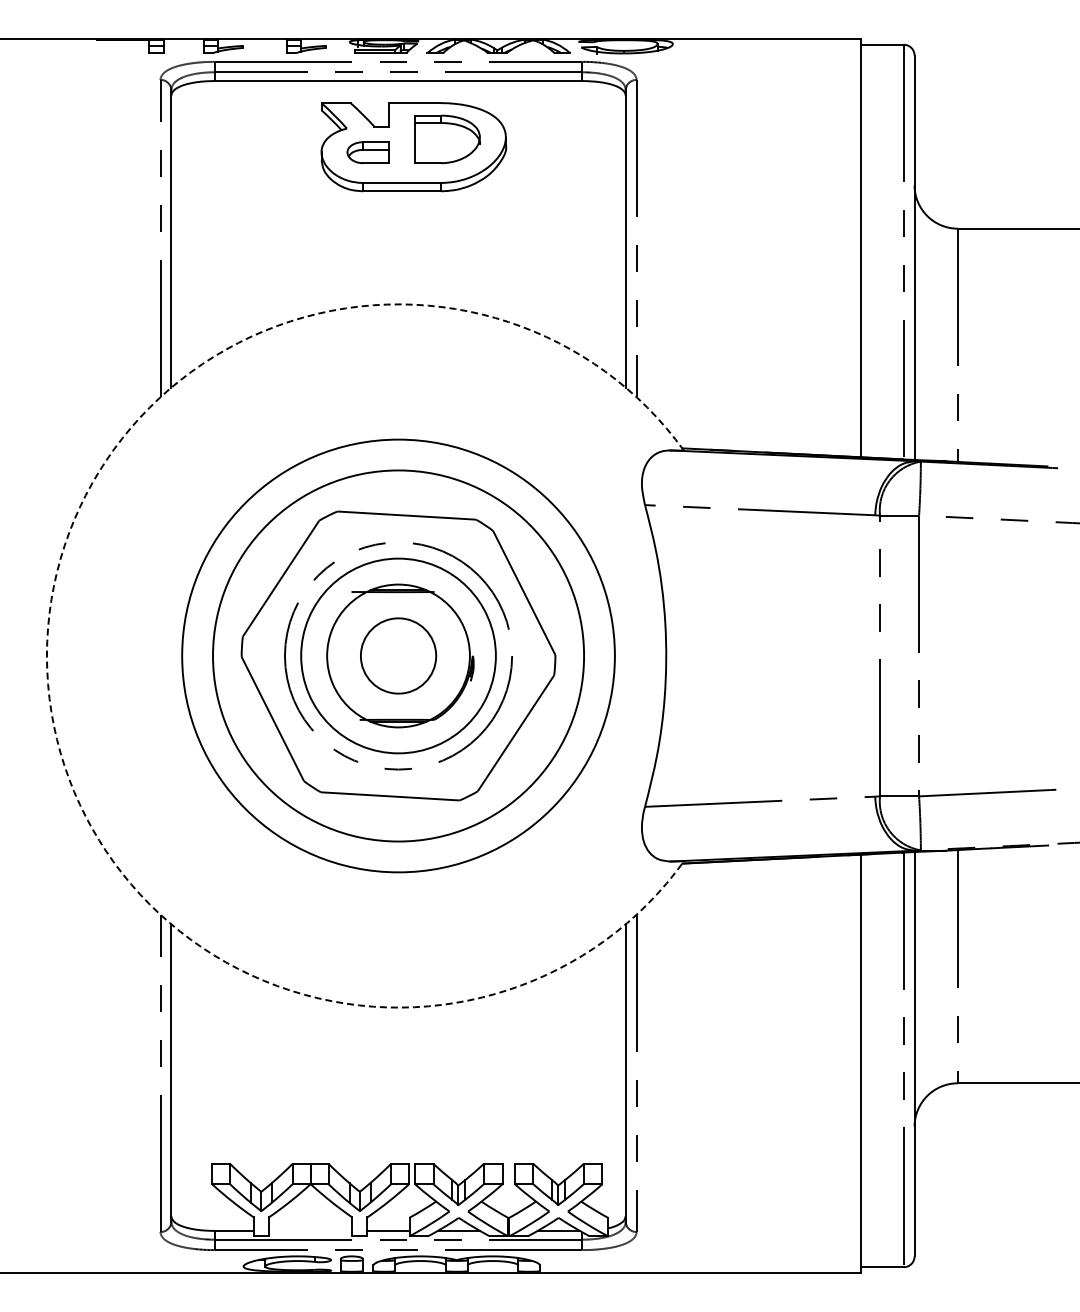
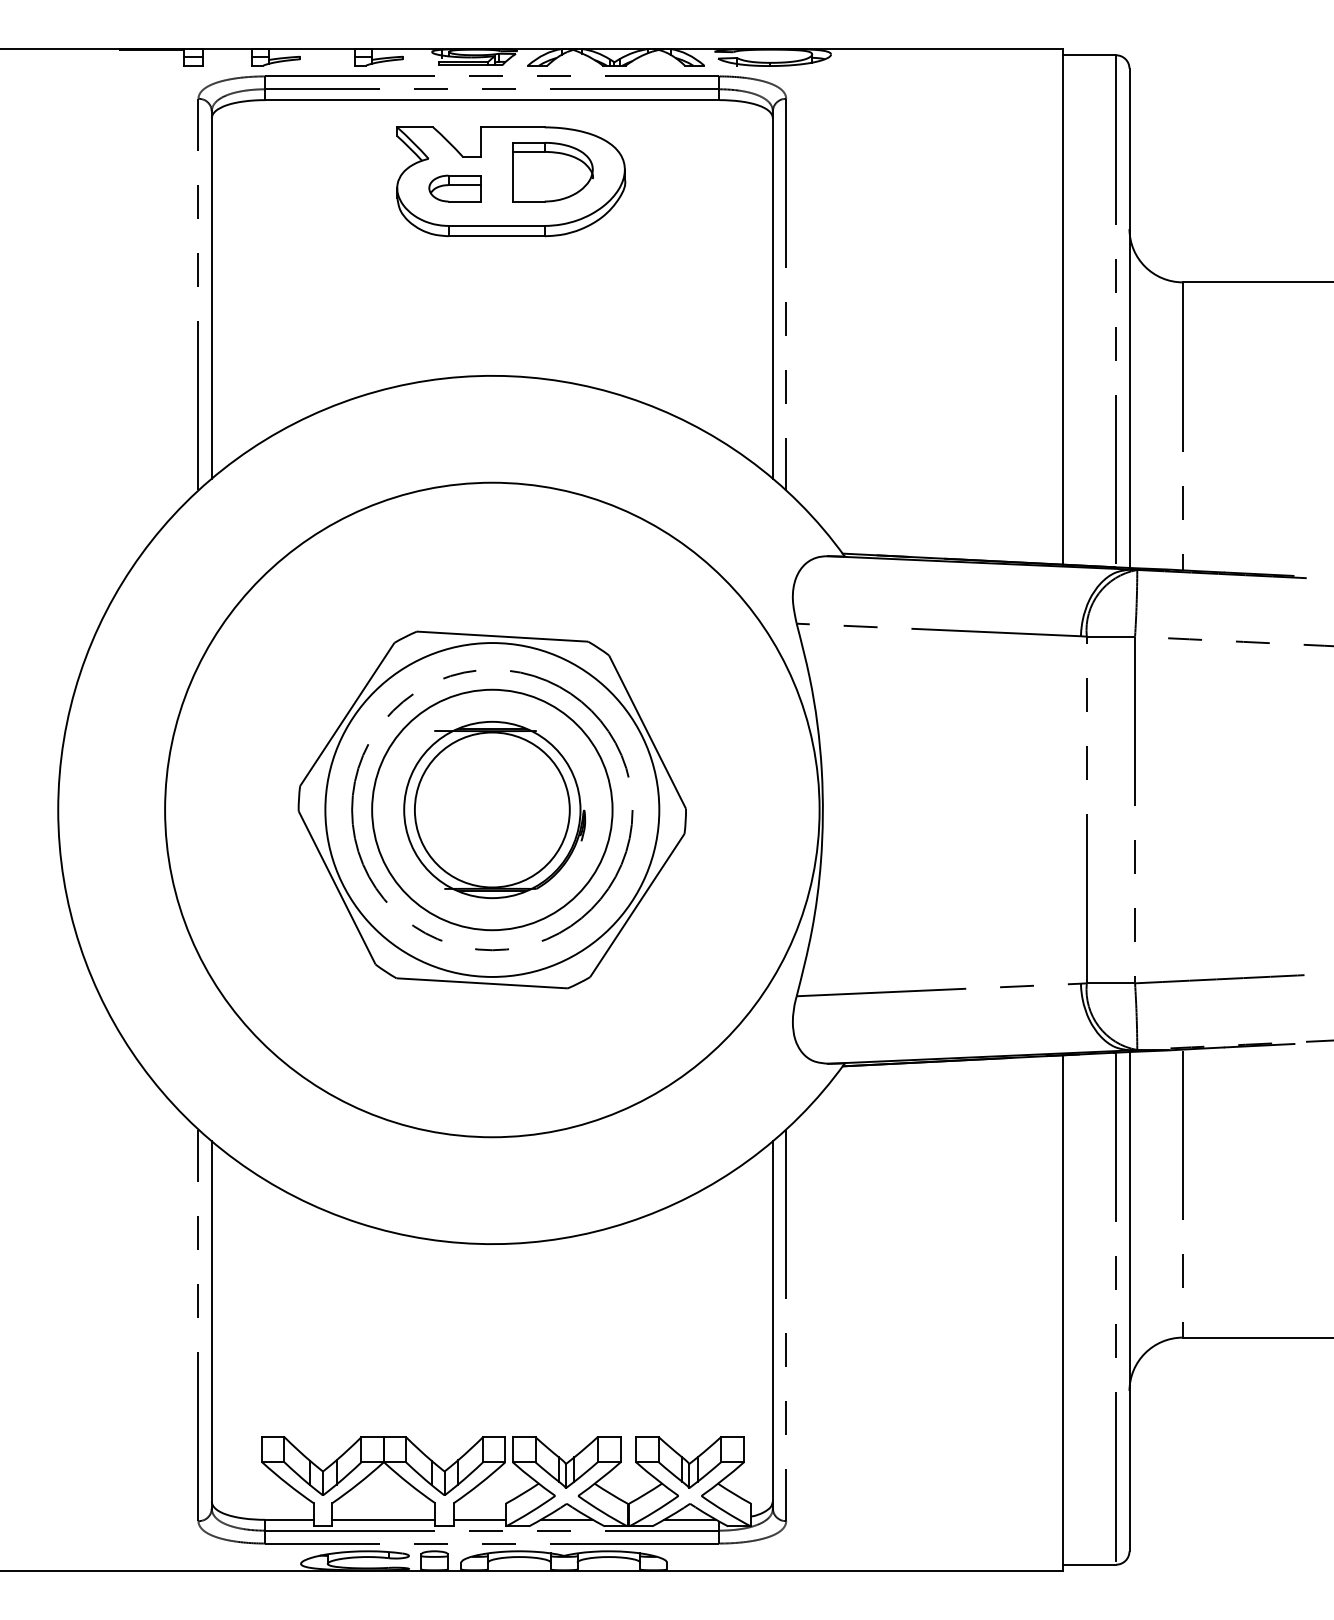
circle: (398, 655) -> (492, 809), size x0.62
circle: (398, 655) -> (492, 809), size x1.43
circle: (398, 655) -> (492, 809), size x1.67
arc: (46, 656) -> (57, 810), dashed -> solid
line: (310, 1230) -> (383, 1519), added

